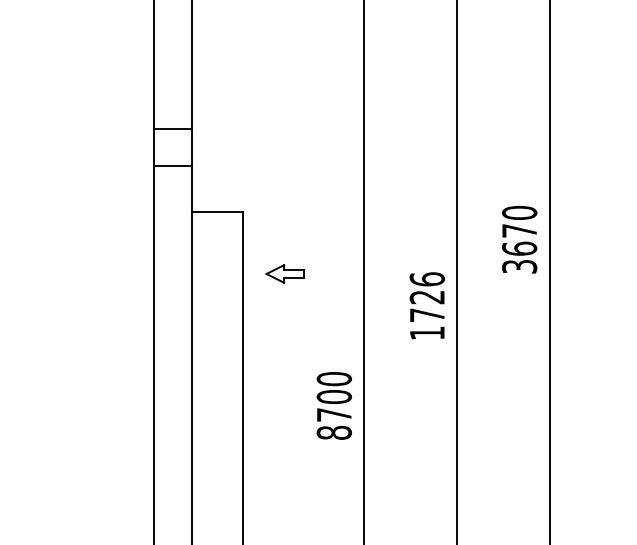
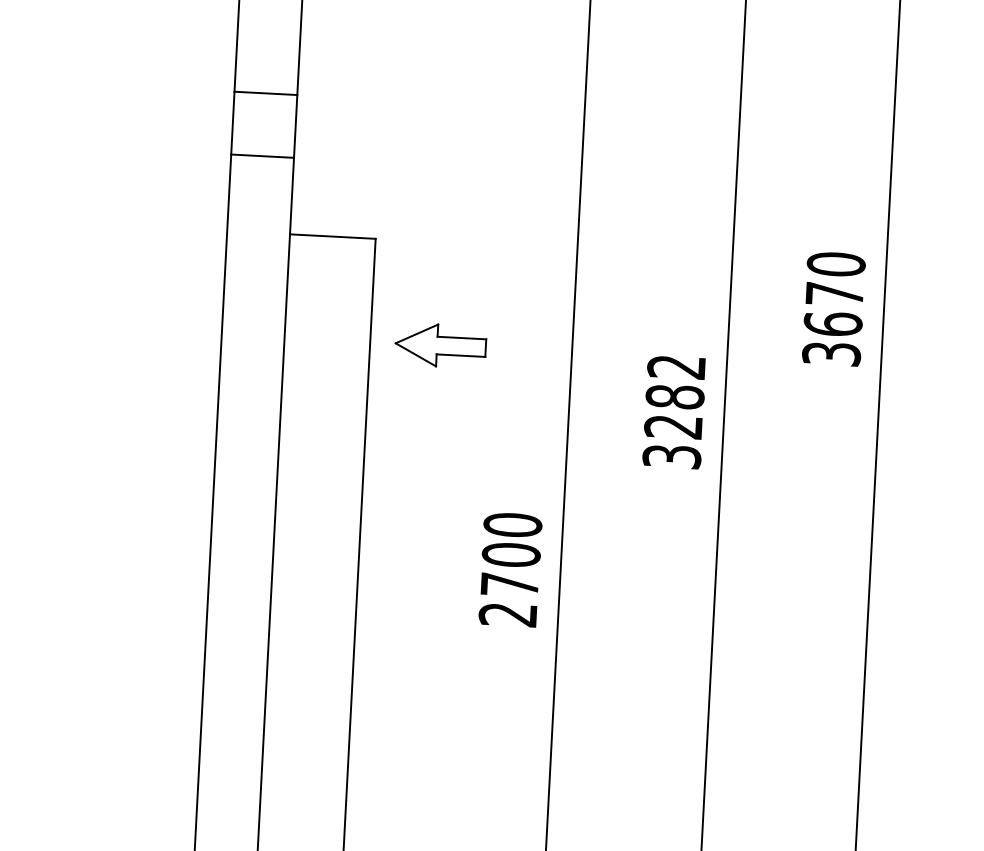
part: (285, 273) -> (440, 344), size x1.43
text: (427, 305) -> (674, 410), 1726 -> 3282
text: (333, 432) -> (506, 614), 8700 -> 2700

